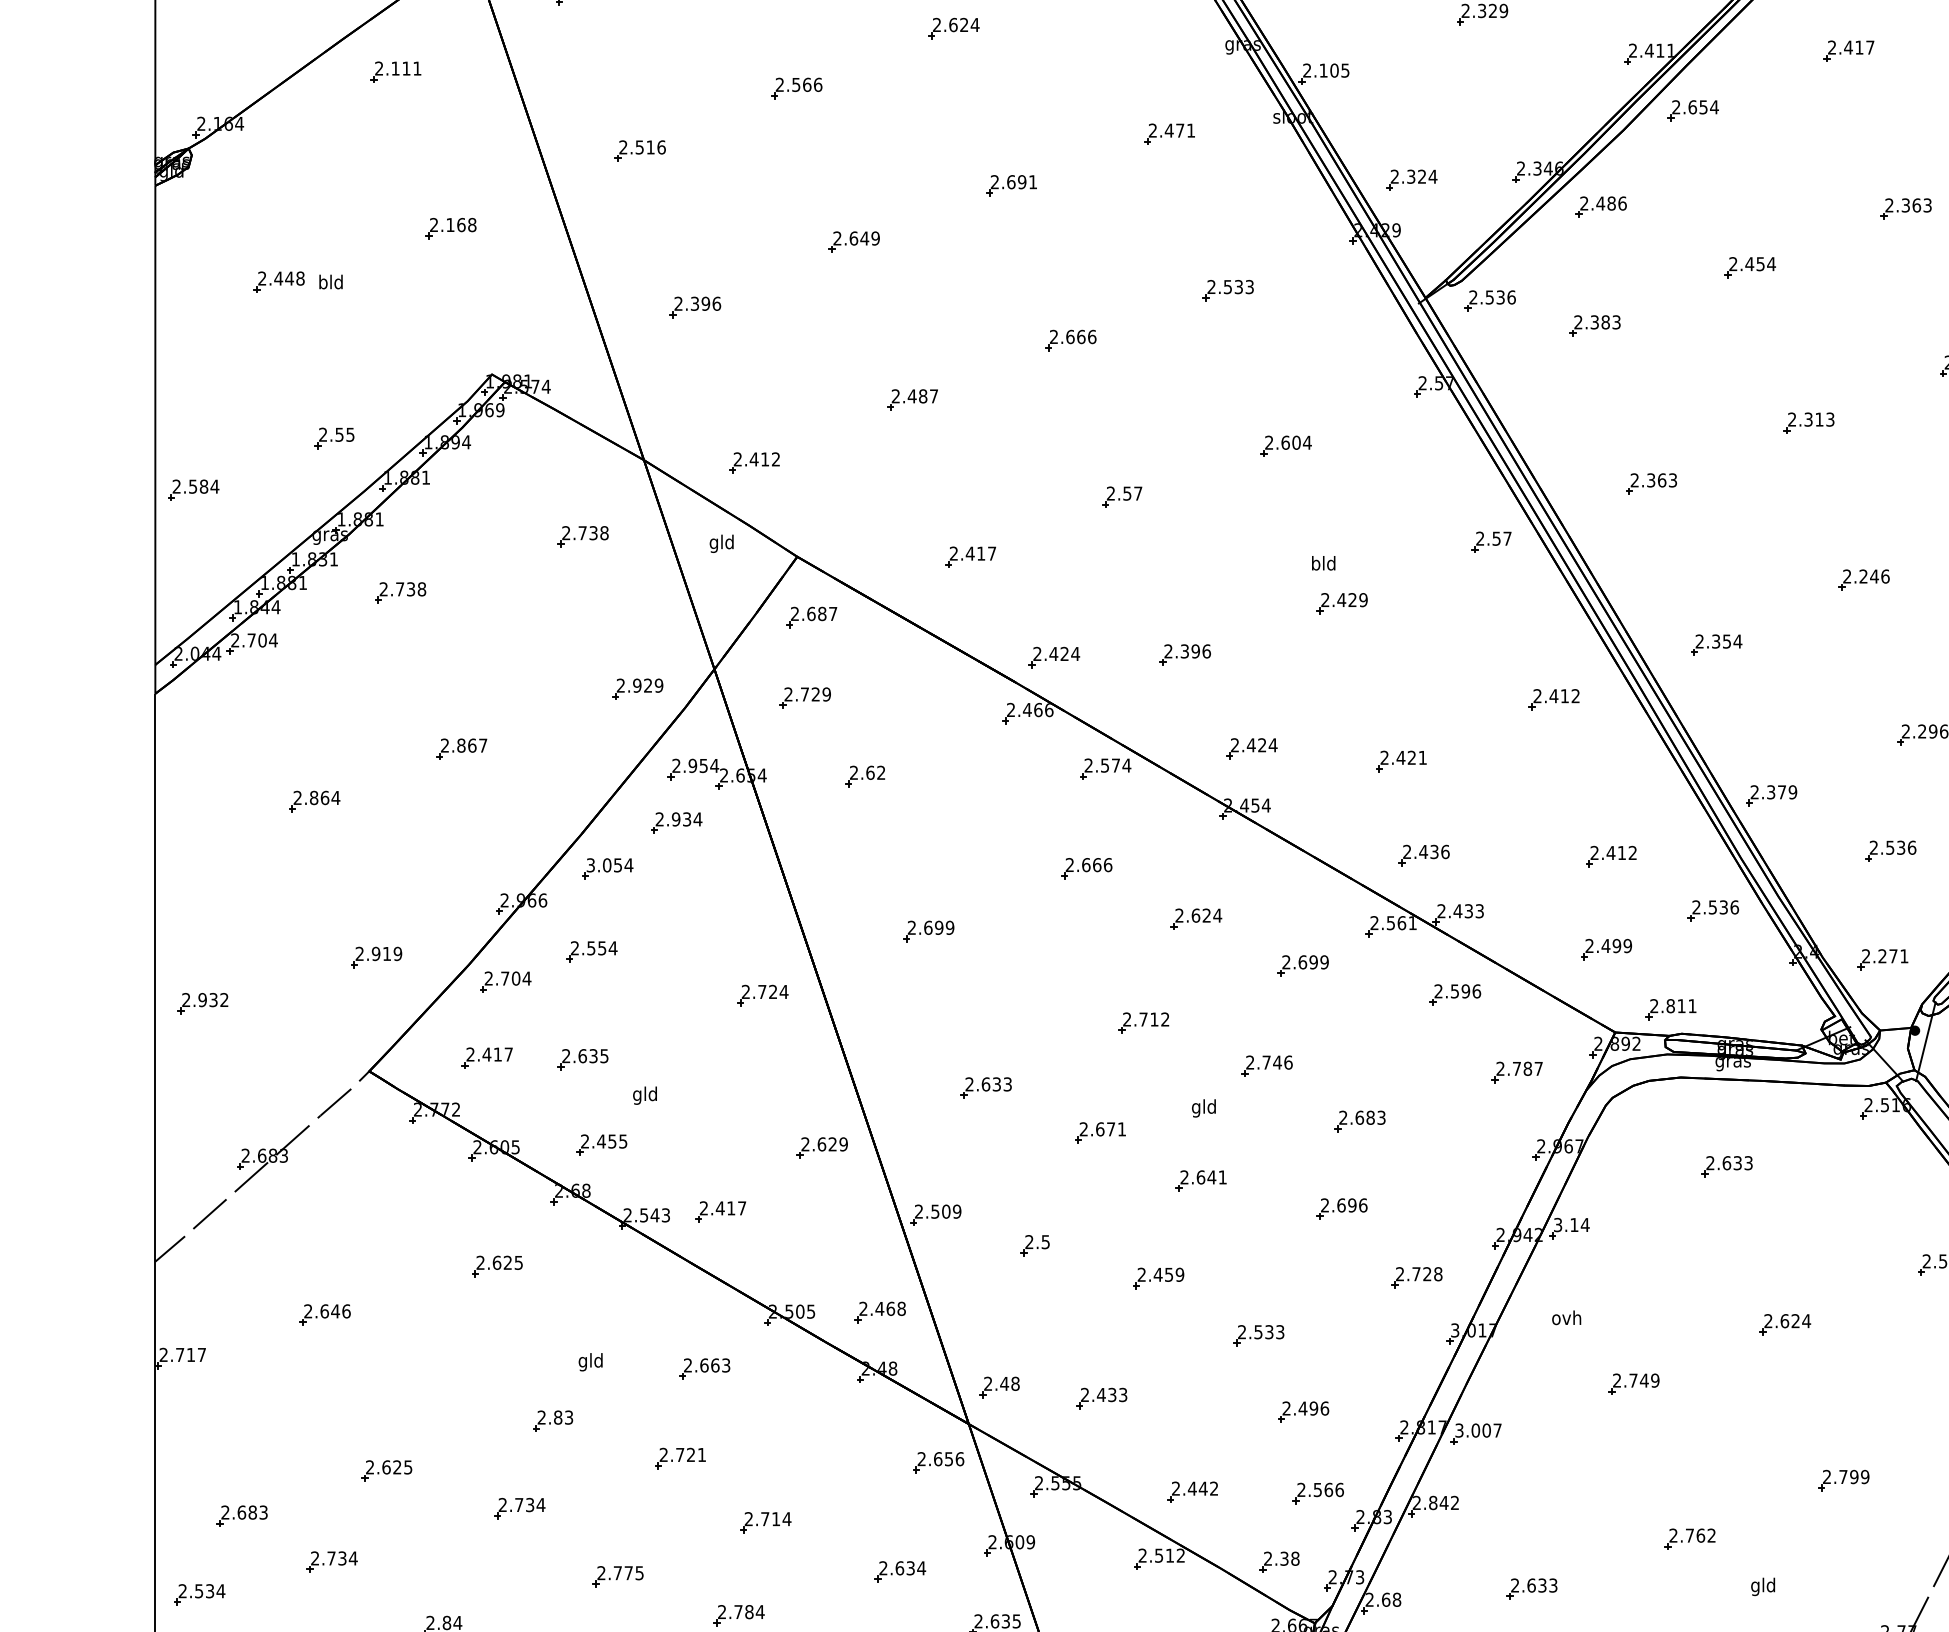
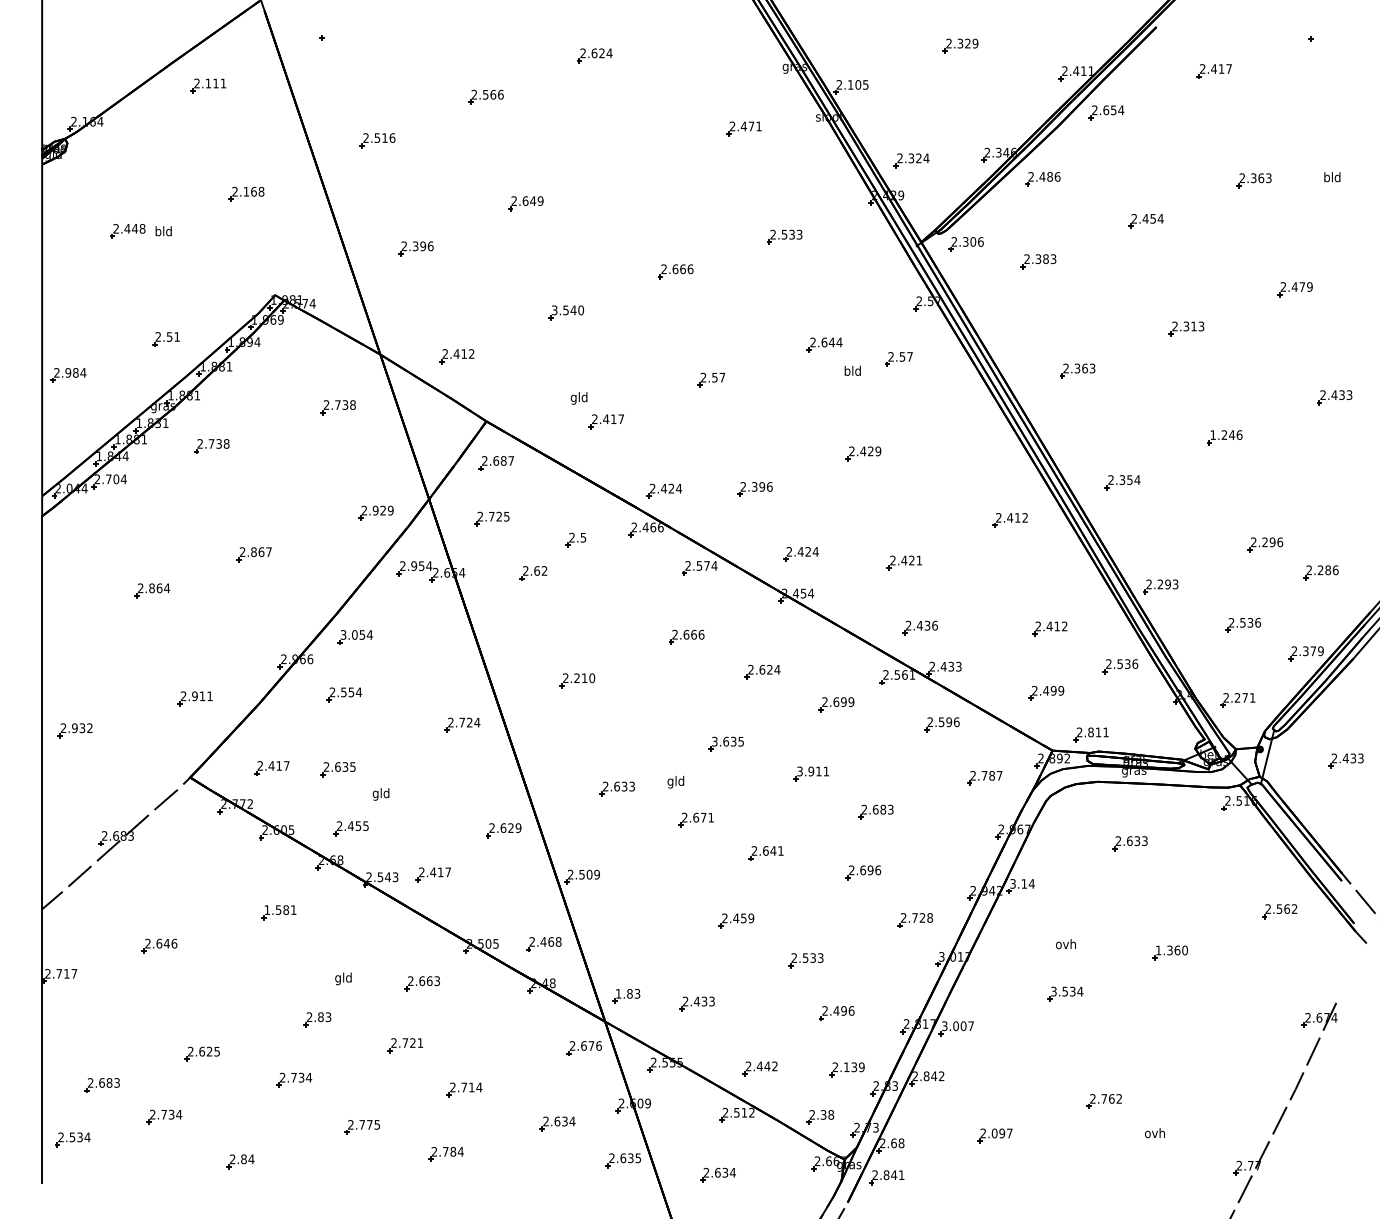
part: (1011, 185) -> (634, 164), removed
text: (1495, 296) -> (969, 241), 2.536 -> 2.306
text: (915, 396) -> (568, 310), 2.487 -> 3.540
text: (349, 434) -> (176, 336), 2.55 -> 2.51
text: (1295, 442) -> (831, 342), 2.604 -> 2.644
text: (193, 486) -> (68, 372), 2.584 -> 2.984
part: (1490, 542) -> (898, 359), moved
text: (720, 543) -> (578, 398), moved
text: (1323, 562) -> (852, 370), moved
text: (1846, 575) -> (1212, 434), 2.246 -> 1.246
text: (826, 694) -> (506, 516), 2.729 -> 2.725
text: (1781, 792) -> (1167, 584), 2.379 -> 2.293
part: (675, 822) -> (402, 605), removed
text: (938, 928) -> (584, 678), 2.699 -> 2.210
text: (397, 954) -> (209, 696), 2.919 -> 2.911
part: (505, 981) -> (284, 715), removed
text: (1145, 1019) -> (727, 741), 2.712 -> 3.635
text: (1269, 1062) -> (813, 771), 2.746 -> 3.911
text: (1203, 1108) -> (675, 782), moved
part: (1034, 1244) -> (575, 539), moved
text: (499, 1261) -> (280, 909), 2.625 -> 1.581
text: (1565, 1318) -> (1065, 944), moved
text: (1787, 1321) -> (1171, 950), 2.624 -> 1.360
text: (1636, 1380) -> (1067, 991), 2.749 -> 3.534
text: (1001, 1383) -> (627, 993), 2.48 -> 1.83
text: (949, 1458) -> (591, 1045), 2.656 -> 2.676
part: (1843, 1480) -> (1210, 1060), removed
text: (1329, 1490) -> (854, 1067), 2.566 -> 2.139
text: (1542, 1585) -> (1002, 1133), 2.633 -> 2.097
text: (1762, 1587) -> (1154, 1134), gld -> ovh

